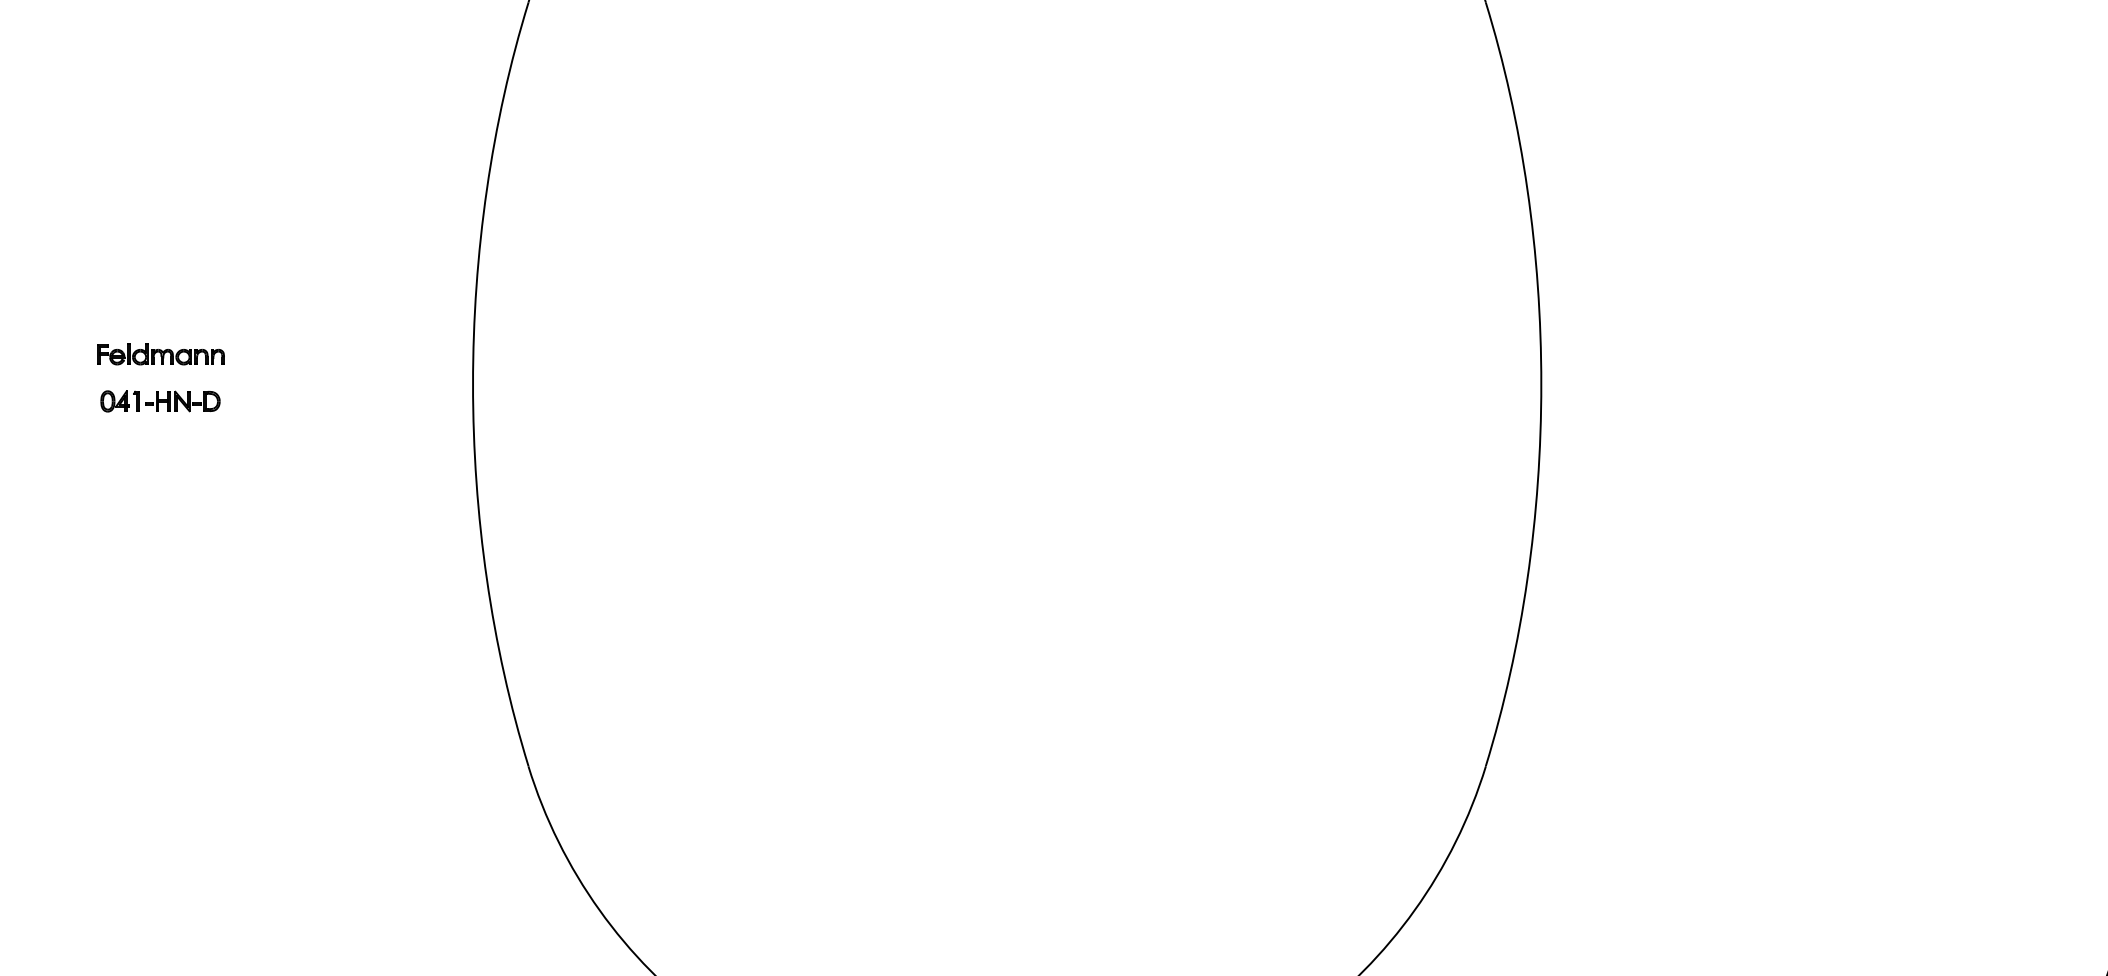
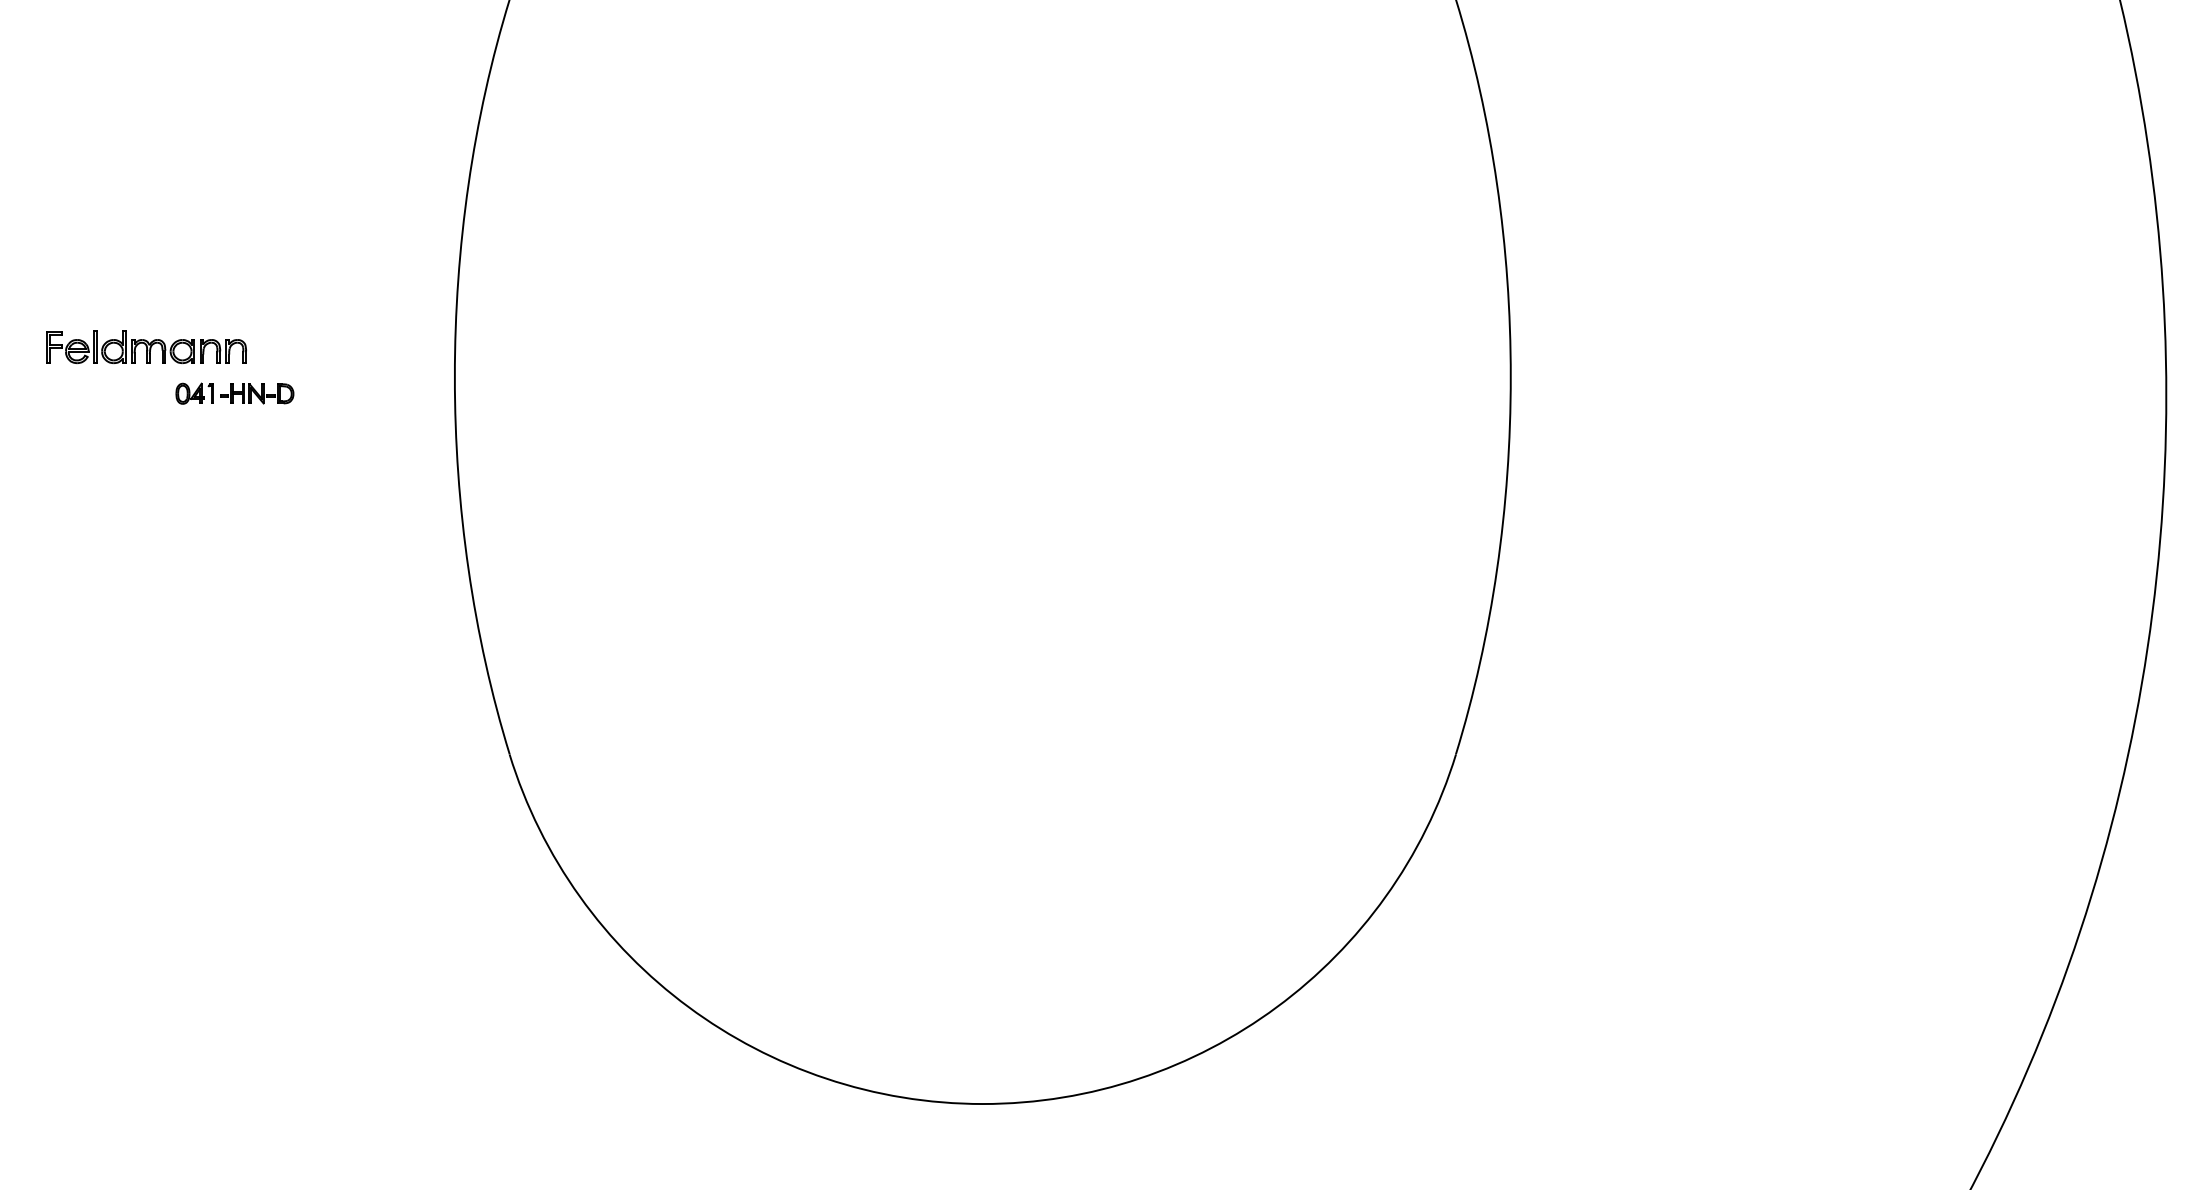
part: (161, 354) -> (146, 347), size x1.6
part: (160, 401) -> (234, 393), moved

